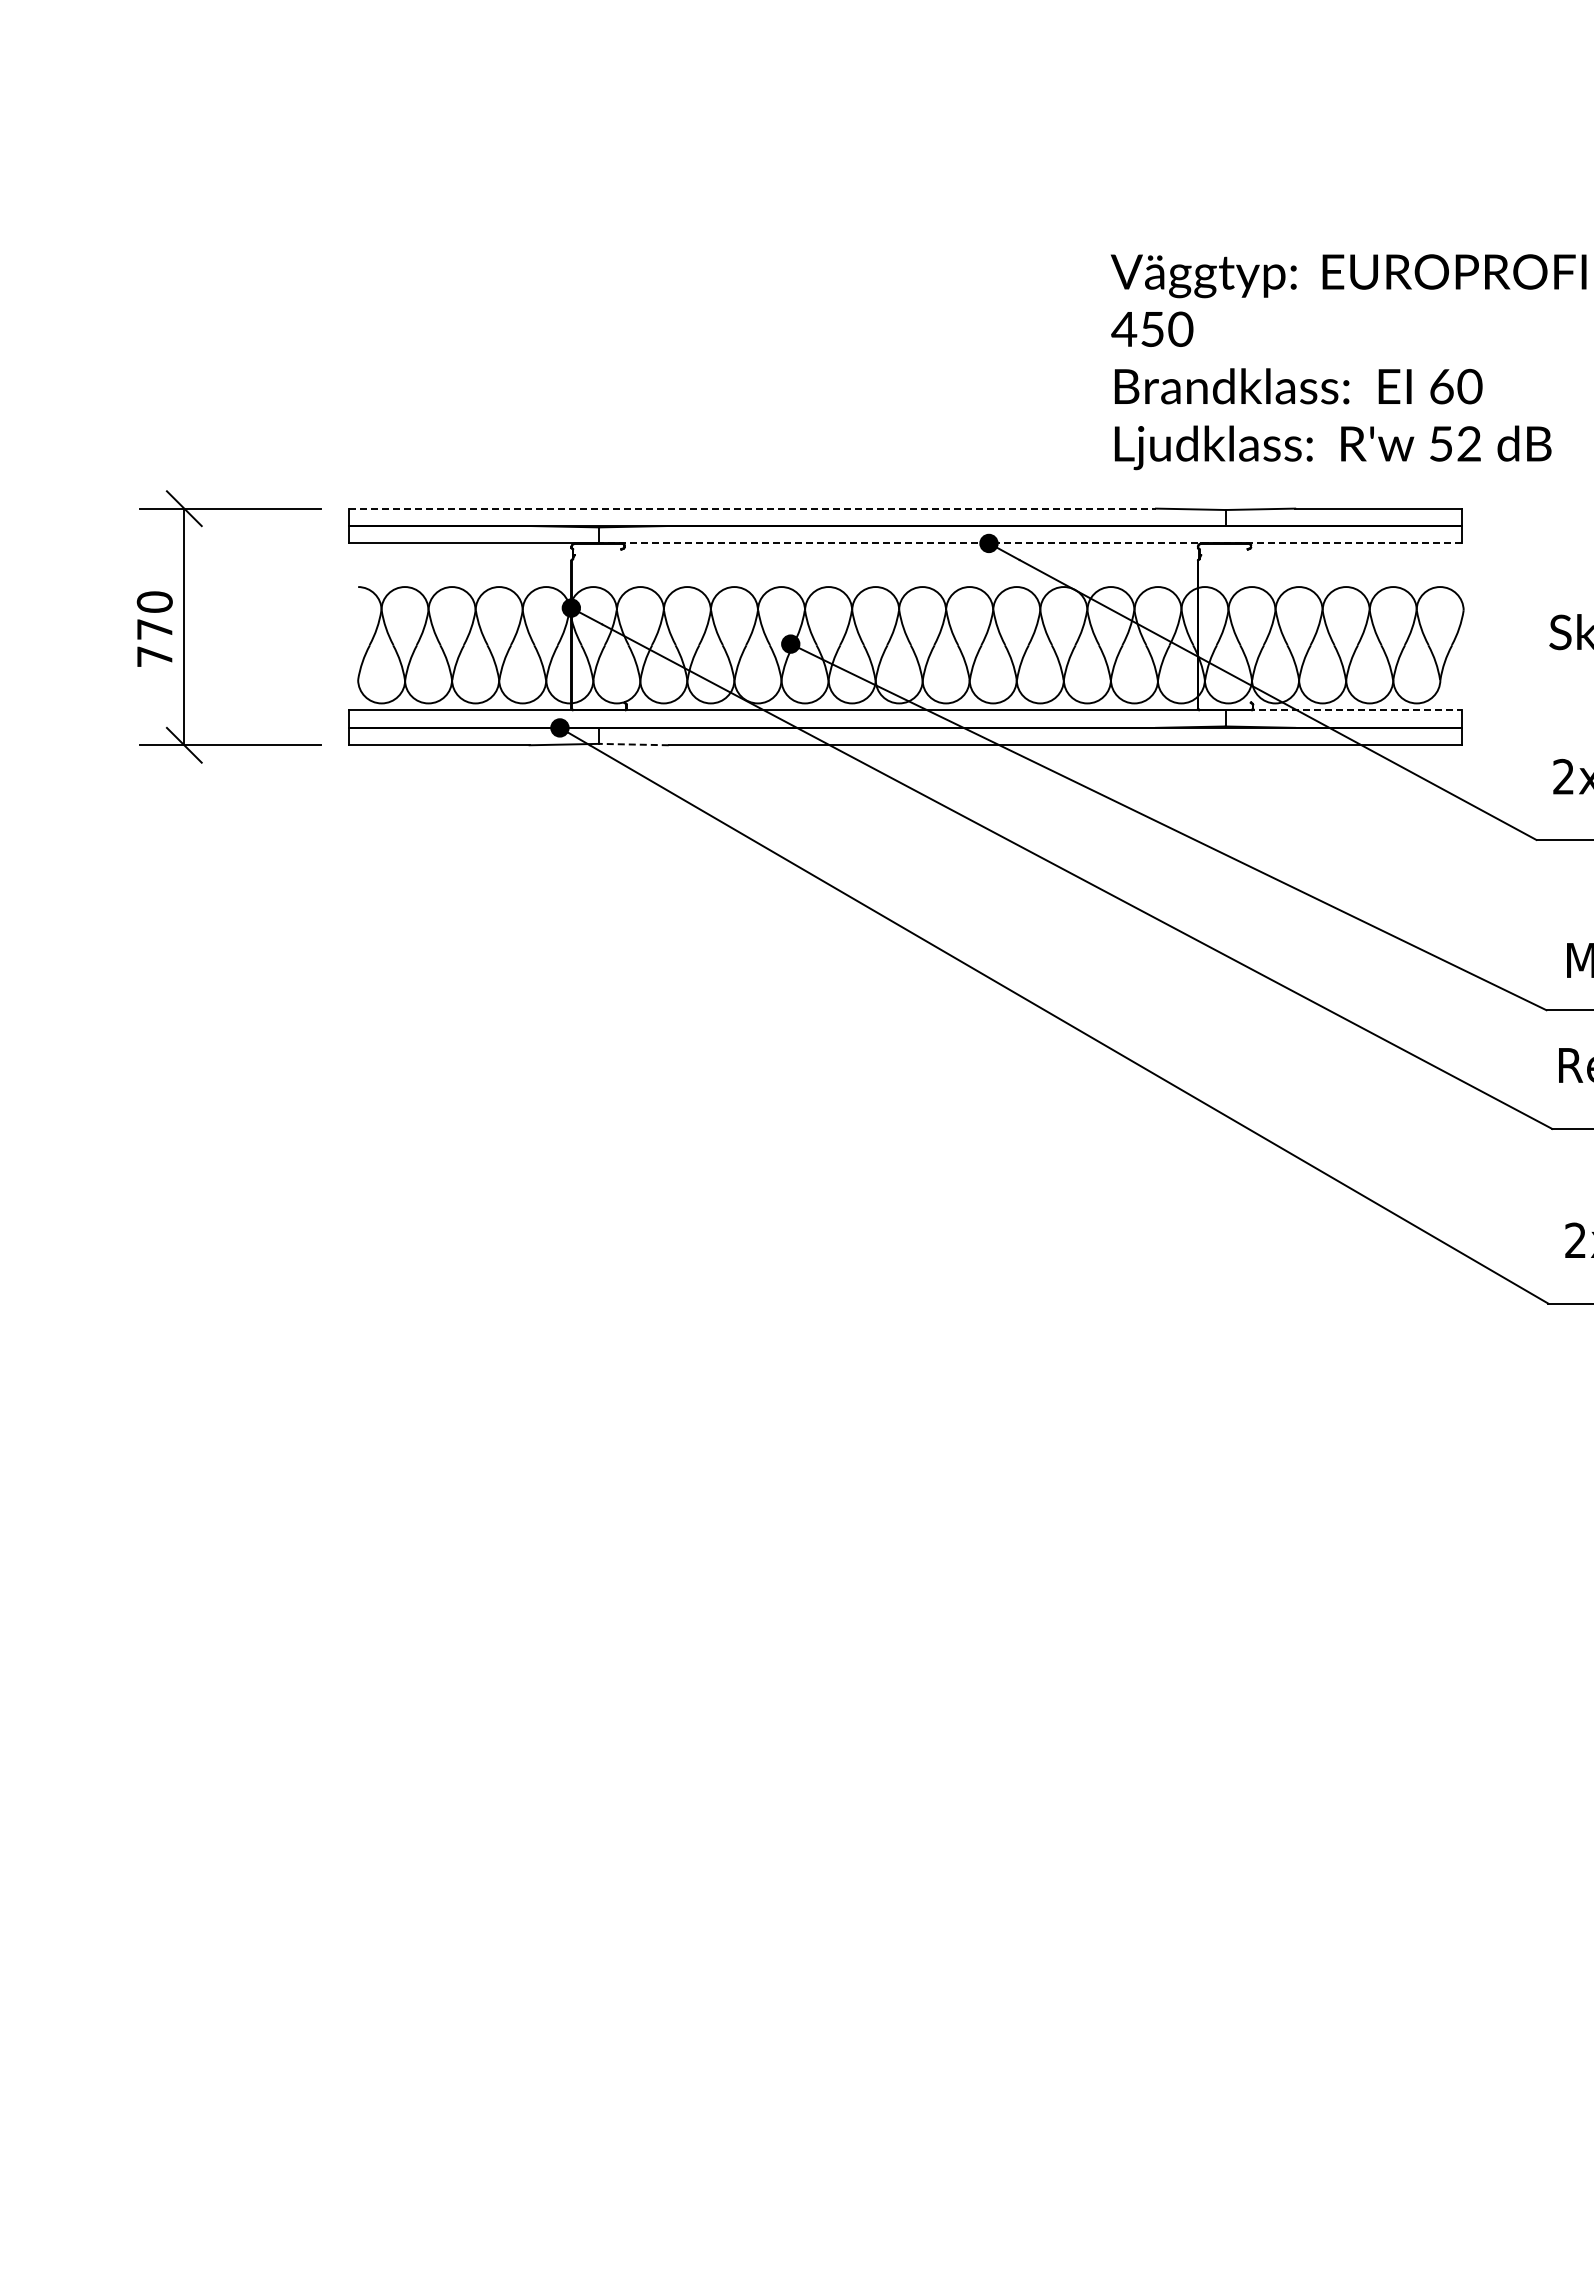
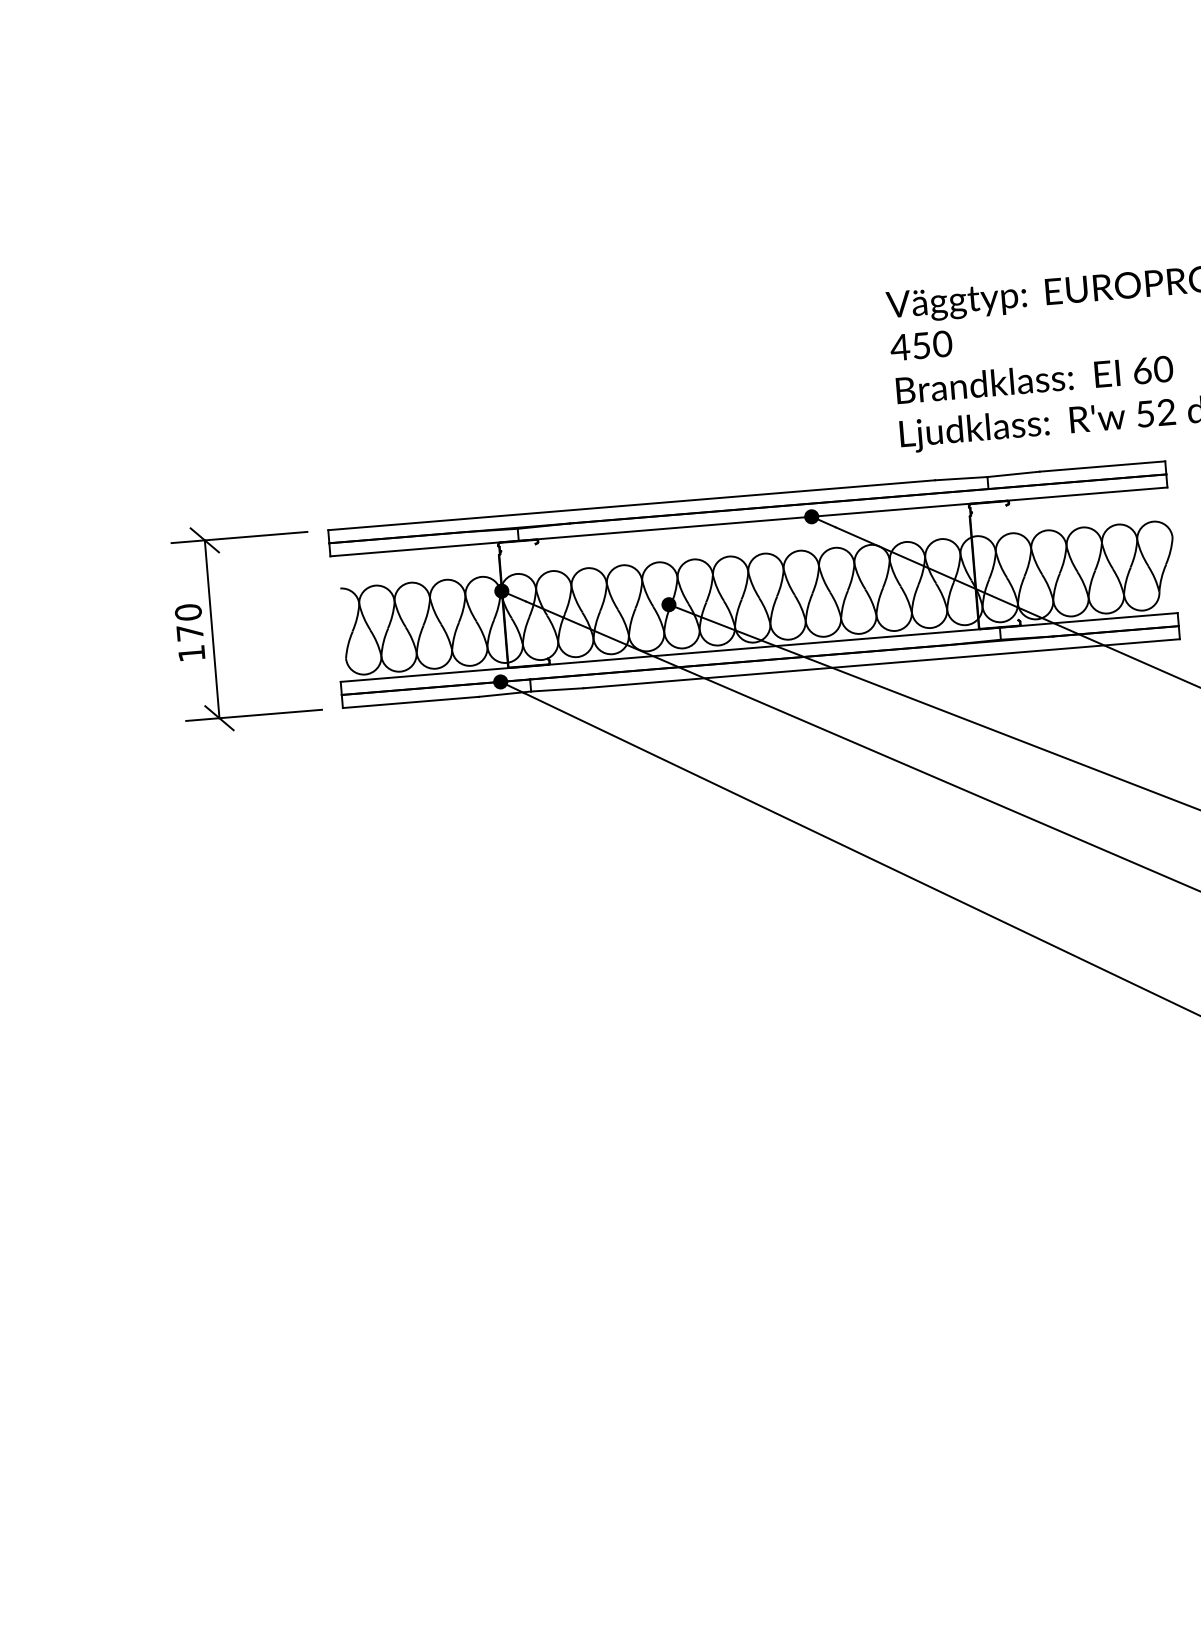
line: (752, 508) -> (631, 505), dashed -> solid
line: (1030, 543) -> (842, 514), dashed -> solid
text: (154, 656) -> (191, 653), 770 -> 170
line: (1344, 710) -> (1089, 620), dashed -> solid
line: (633, 744) -> (556, 689), dashed -> solid

